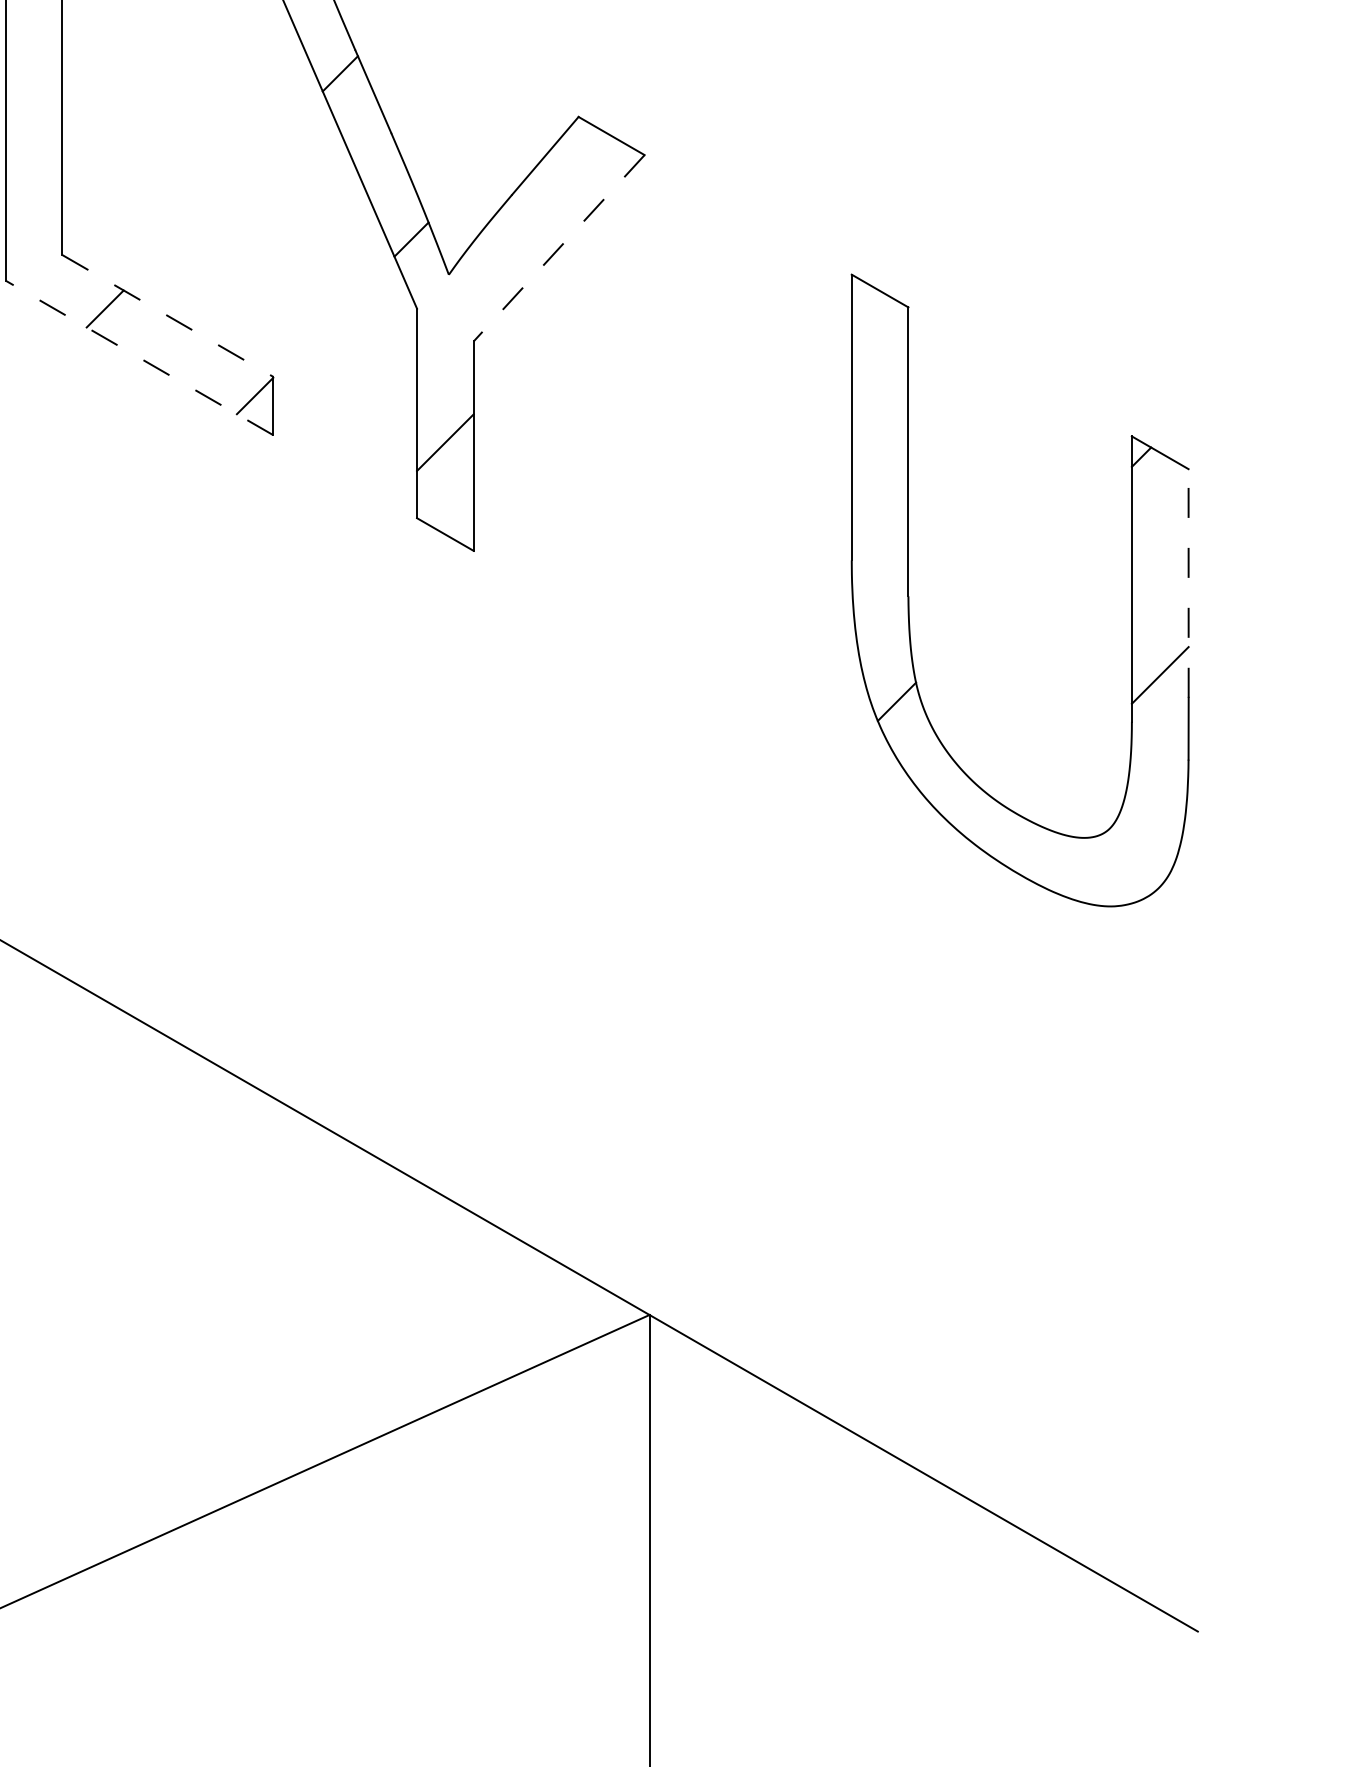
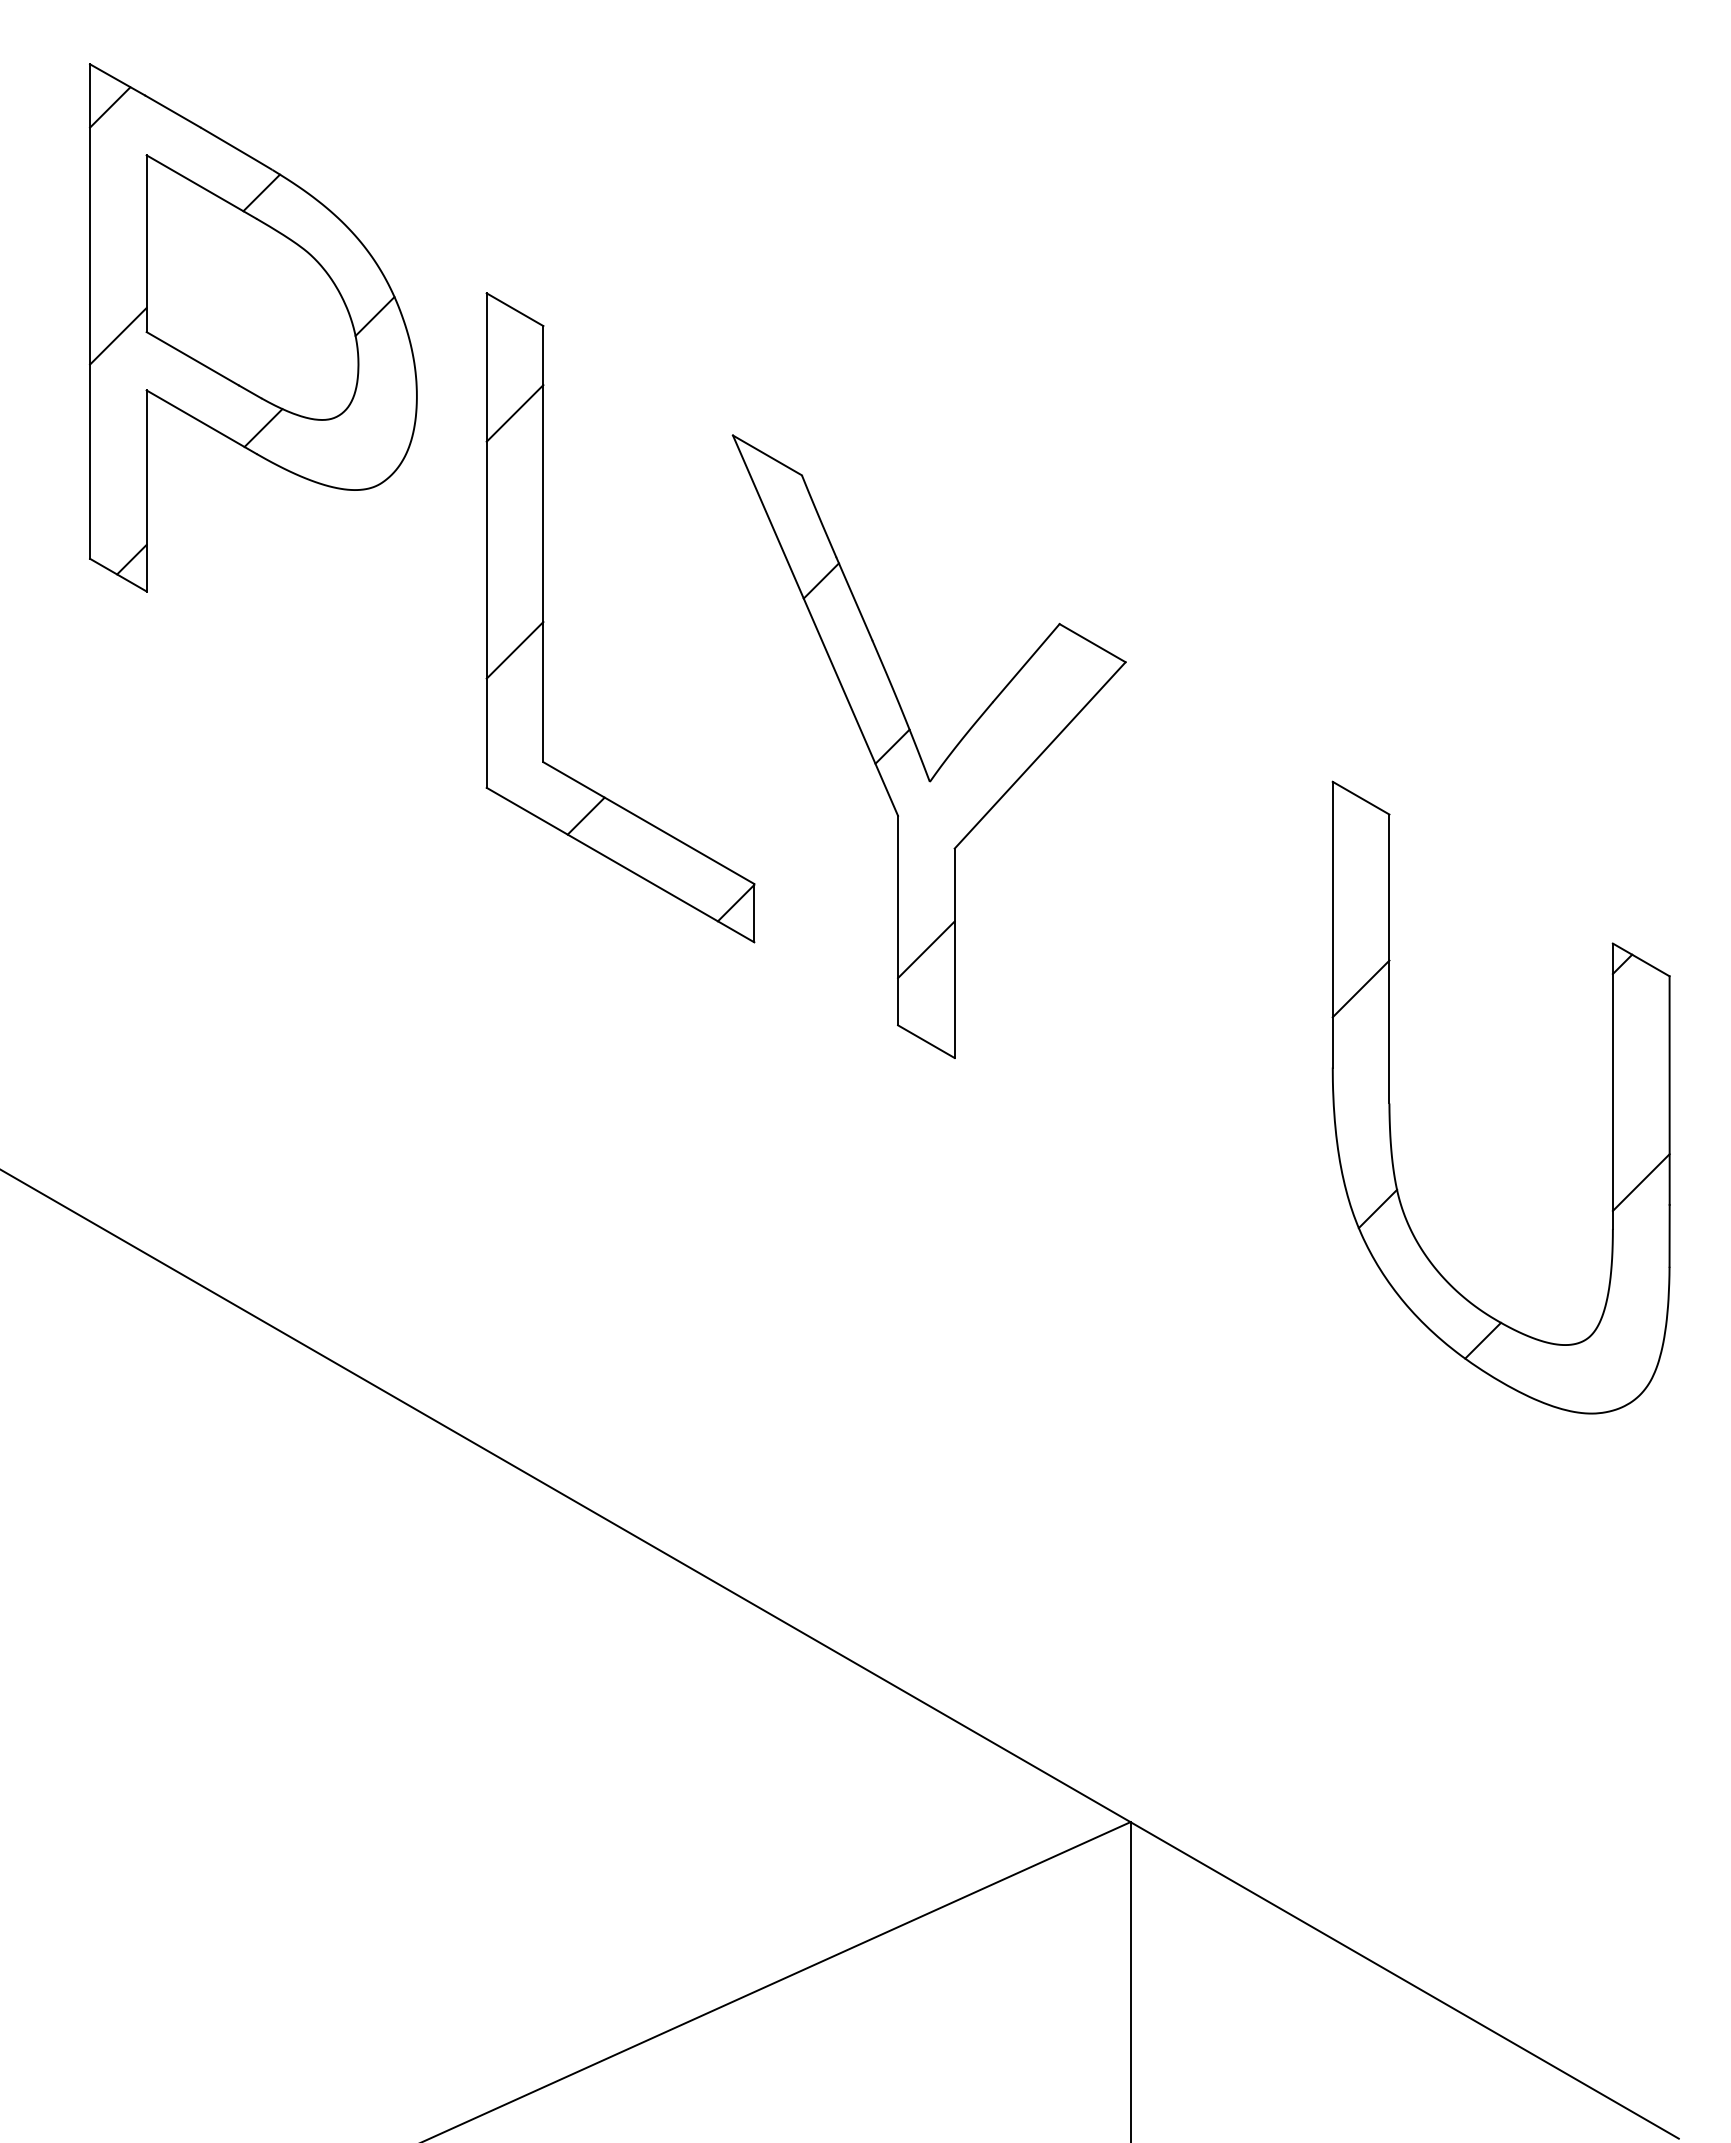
line: (33, 143) -> (514, 650), added
line: (558, 248) -> (1039, 755), dashed -> solid
line: (167, 316) -> (648, 823), dashed -> solid
line: (139, 357) -> (620, 864), dashed -> solid
line: (879, 481) -> (1360, 988), added
line: (1188, 583) -> (1669, 1090), dashed -> solid
line: (1002, 833) -> (1483, 1340), added

